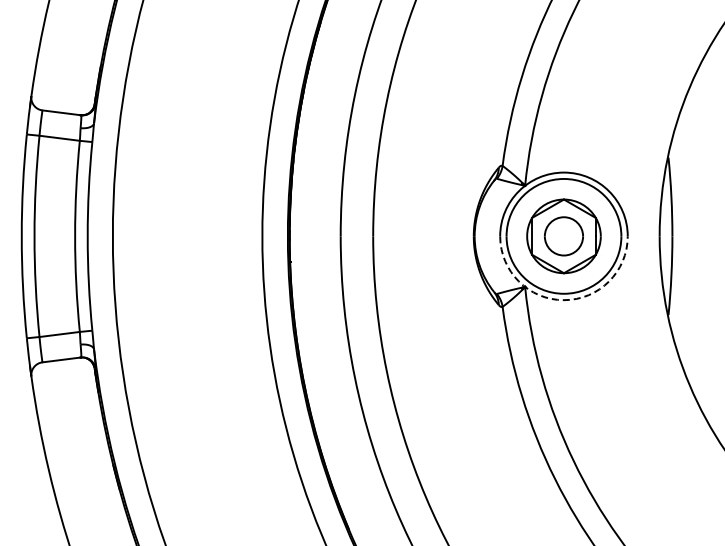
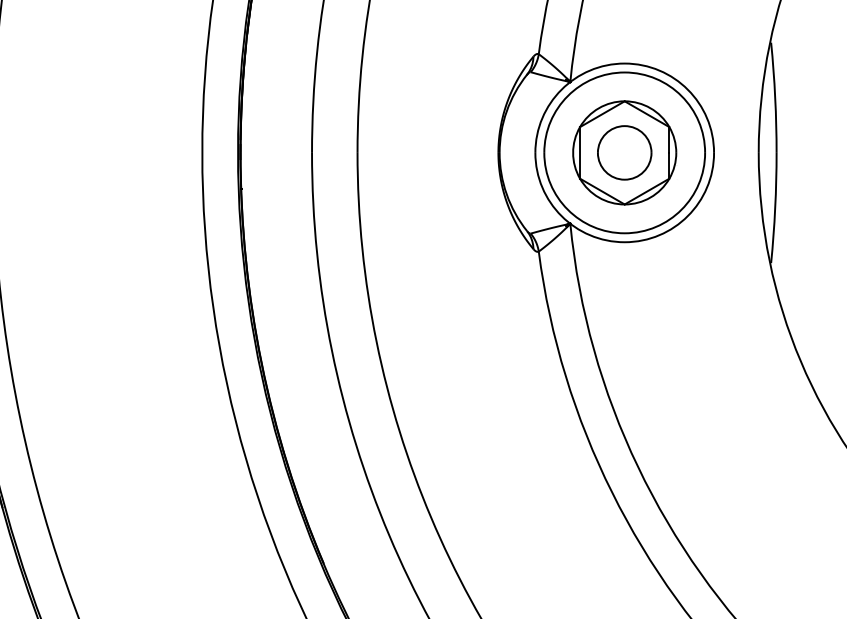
arc: (563, 300) -> (624, 242), dashed -> solid

